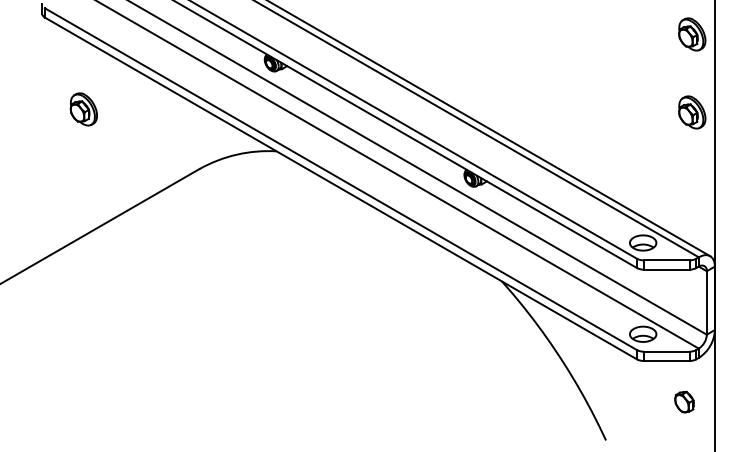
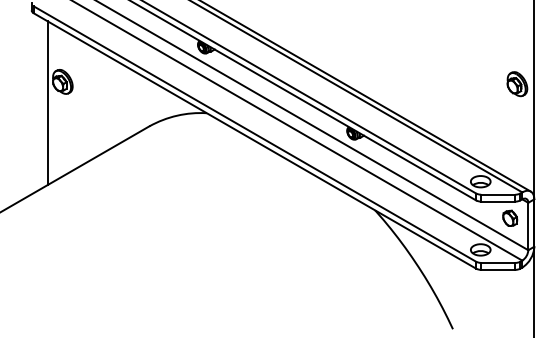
part: (692, 34) -> (517, 25), removed
line: (63, 137) -> (47, 102), added
part: (684, 401) -> (510, 217), moved

